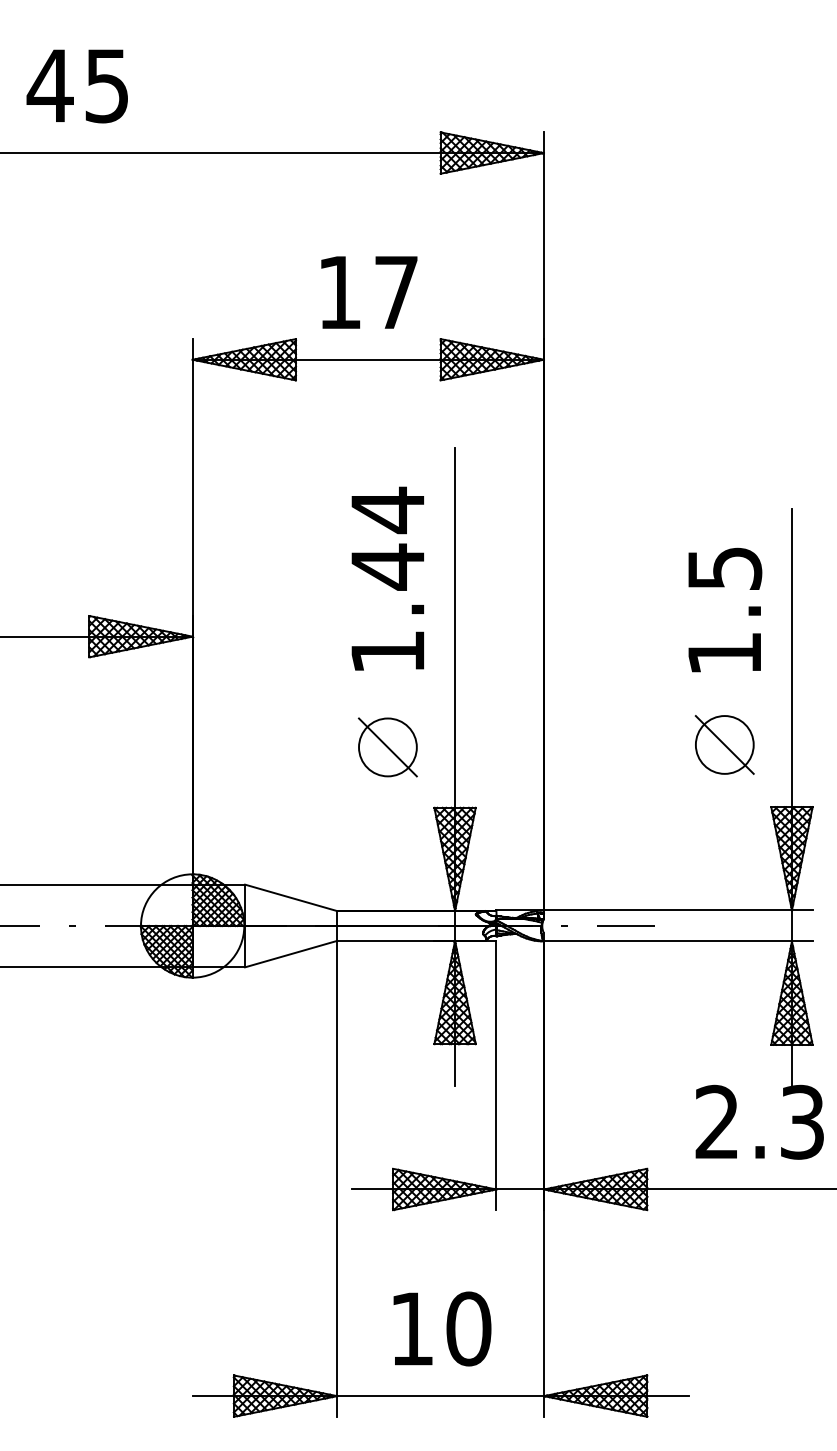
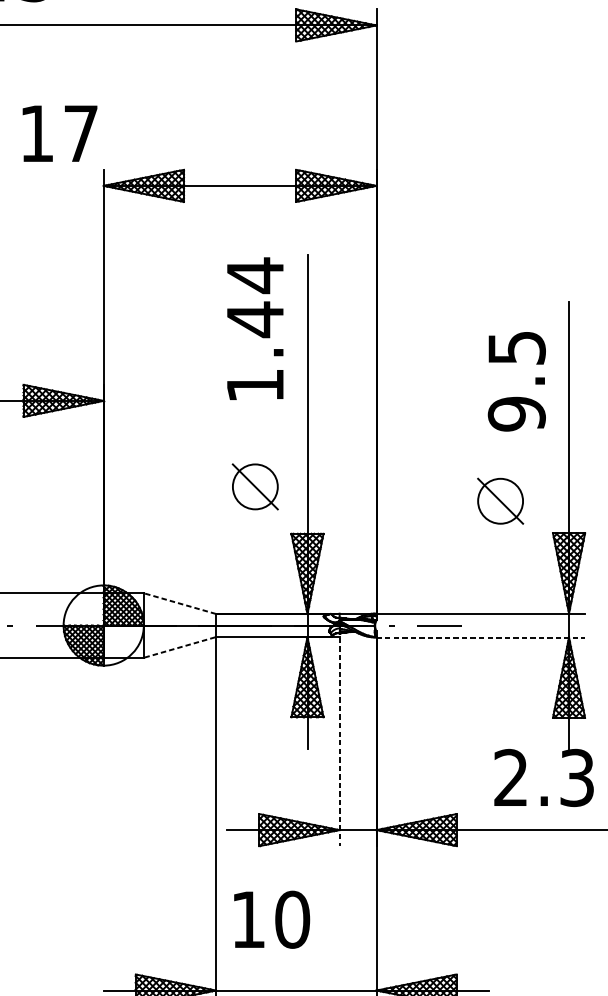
text: (369, 292) -> (60, 133), moved
text: (387, 578) -> (255, 328), moved
text: (724, 653) -> (516, 413), 1.5 -> 9.5
part: (724, 744) -> (500, 500), moved
line: (291, 897) -> (180, 603), solid -> dashed
line: (678, 941) -> (480, 637), solid -> dashed
line: (291, 954) -> (180, 647), solid -> dashed
line: (496, 1076) -> (339, 742), solid -> dashed
text: (442, 1328) -> (272, 919), moved

